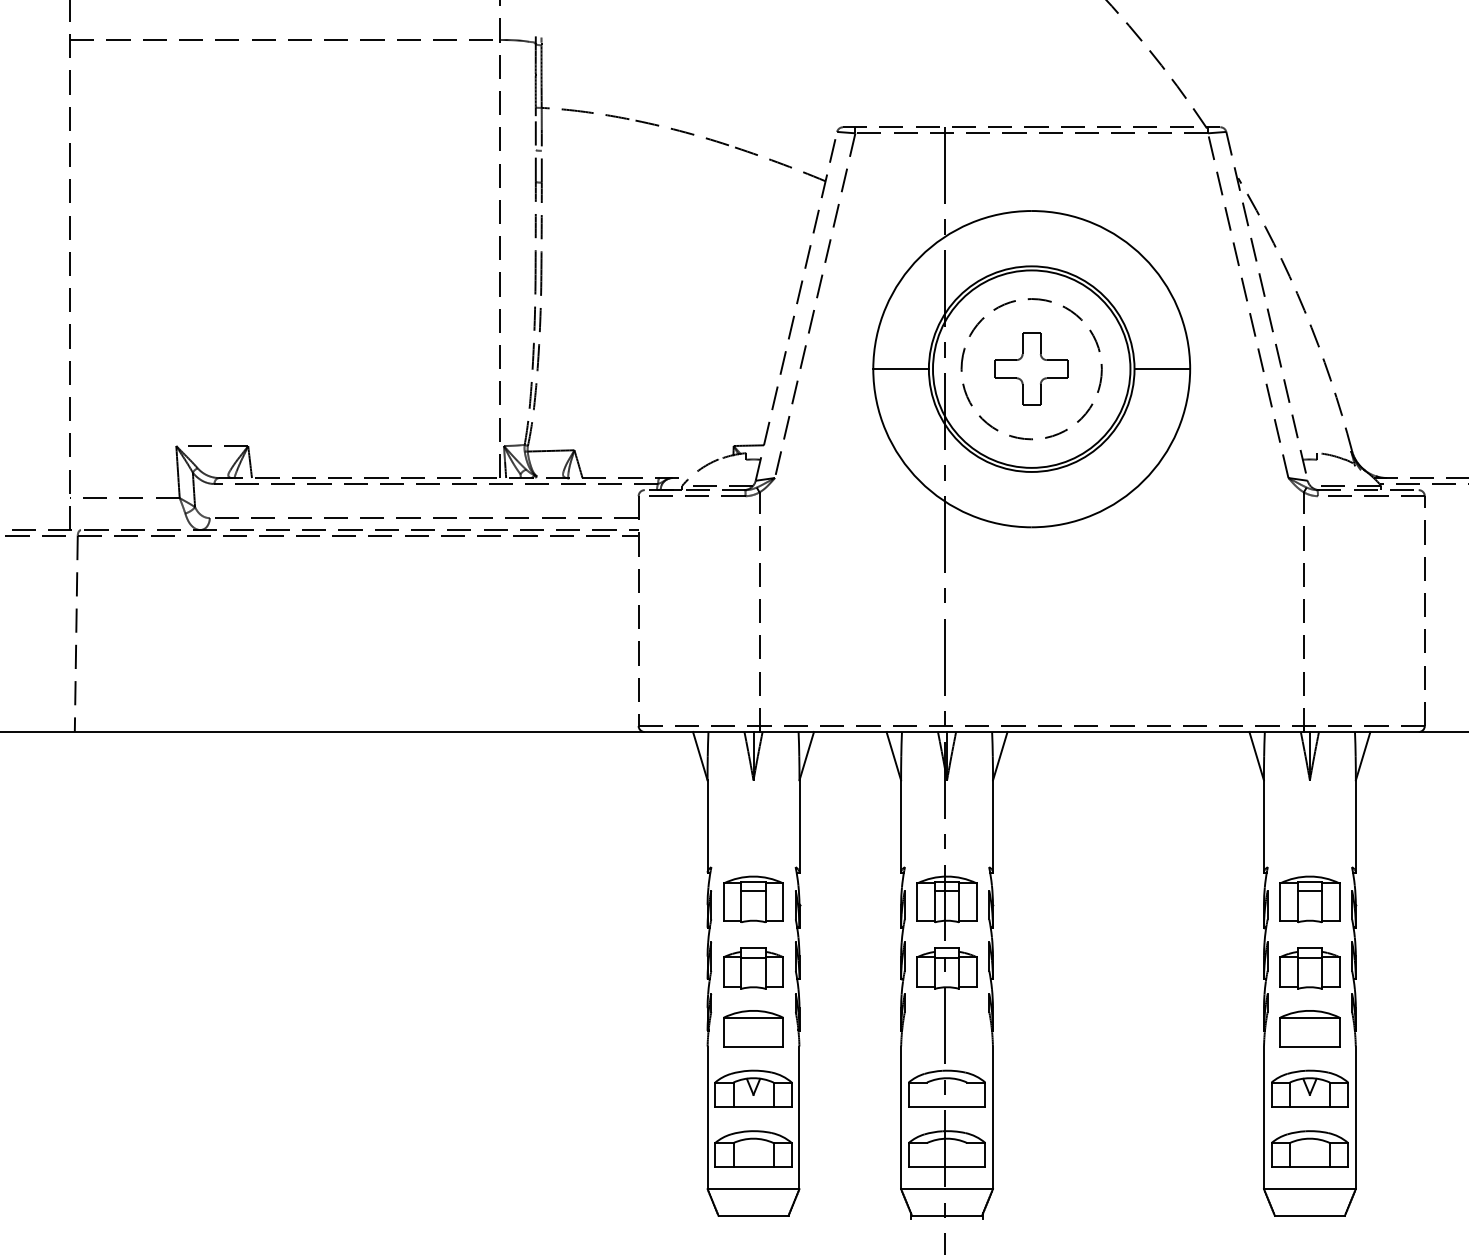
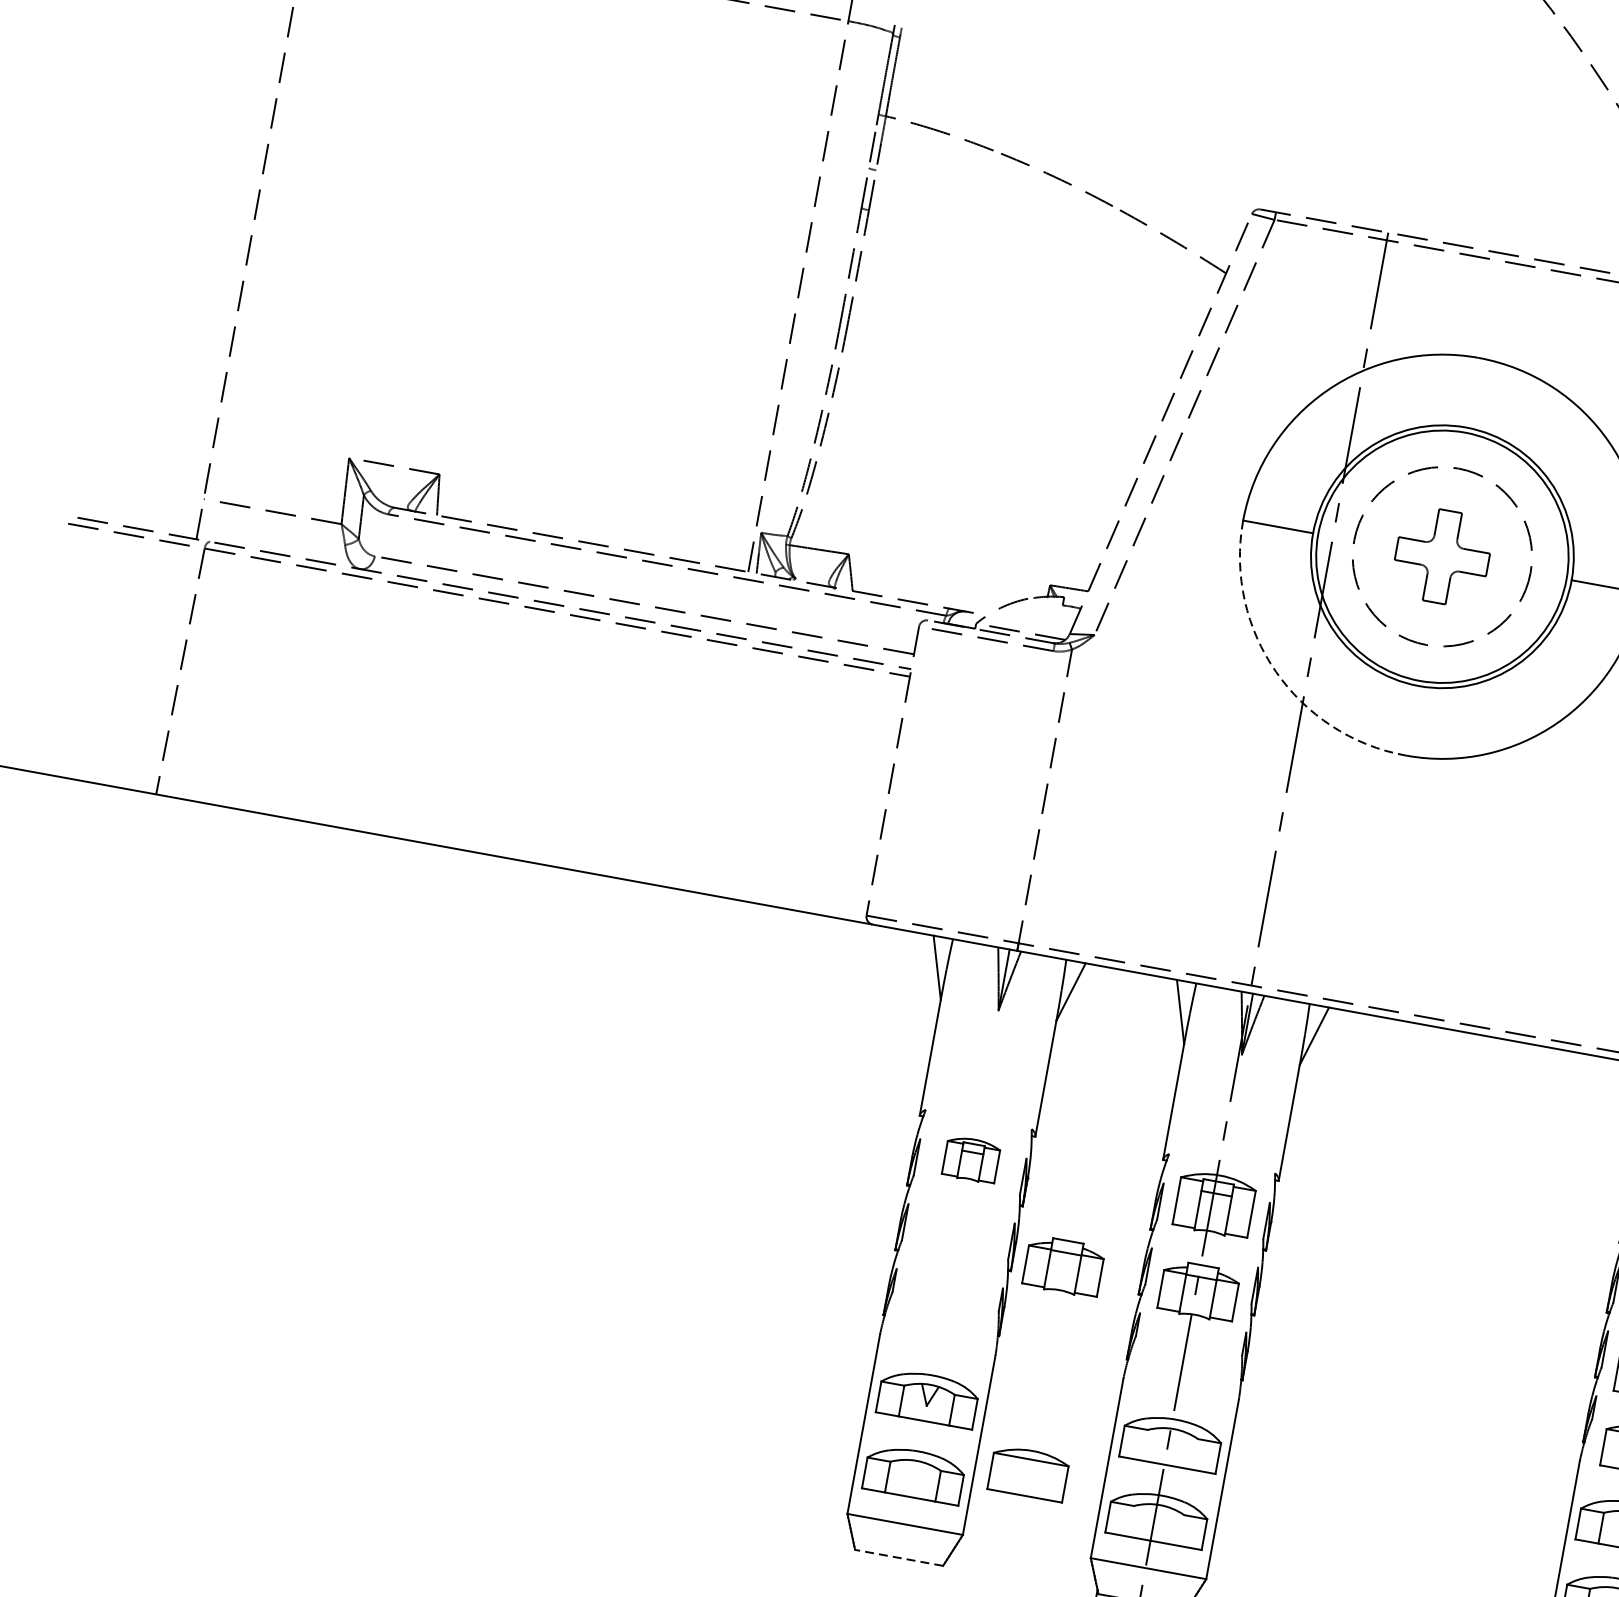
arc: (919, 481) -> (1275, 672), solid -> dashed
part: (753, 898) -> (971, 1158), size x0.7
part: (753, 968) -> (1063, 1266), moved
part: (753, 1028) -> (1028, 1473), moved
line: (753, 1215) -> (899, 1557), solid -> dashed

